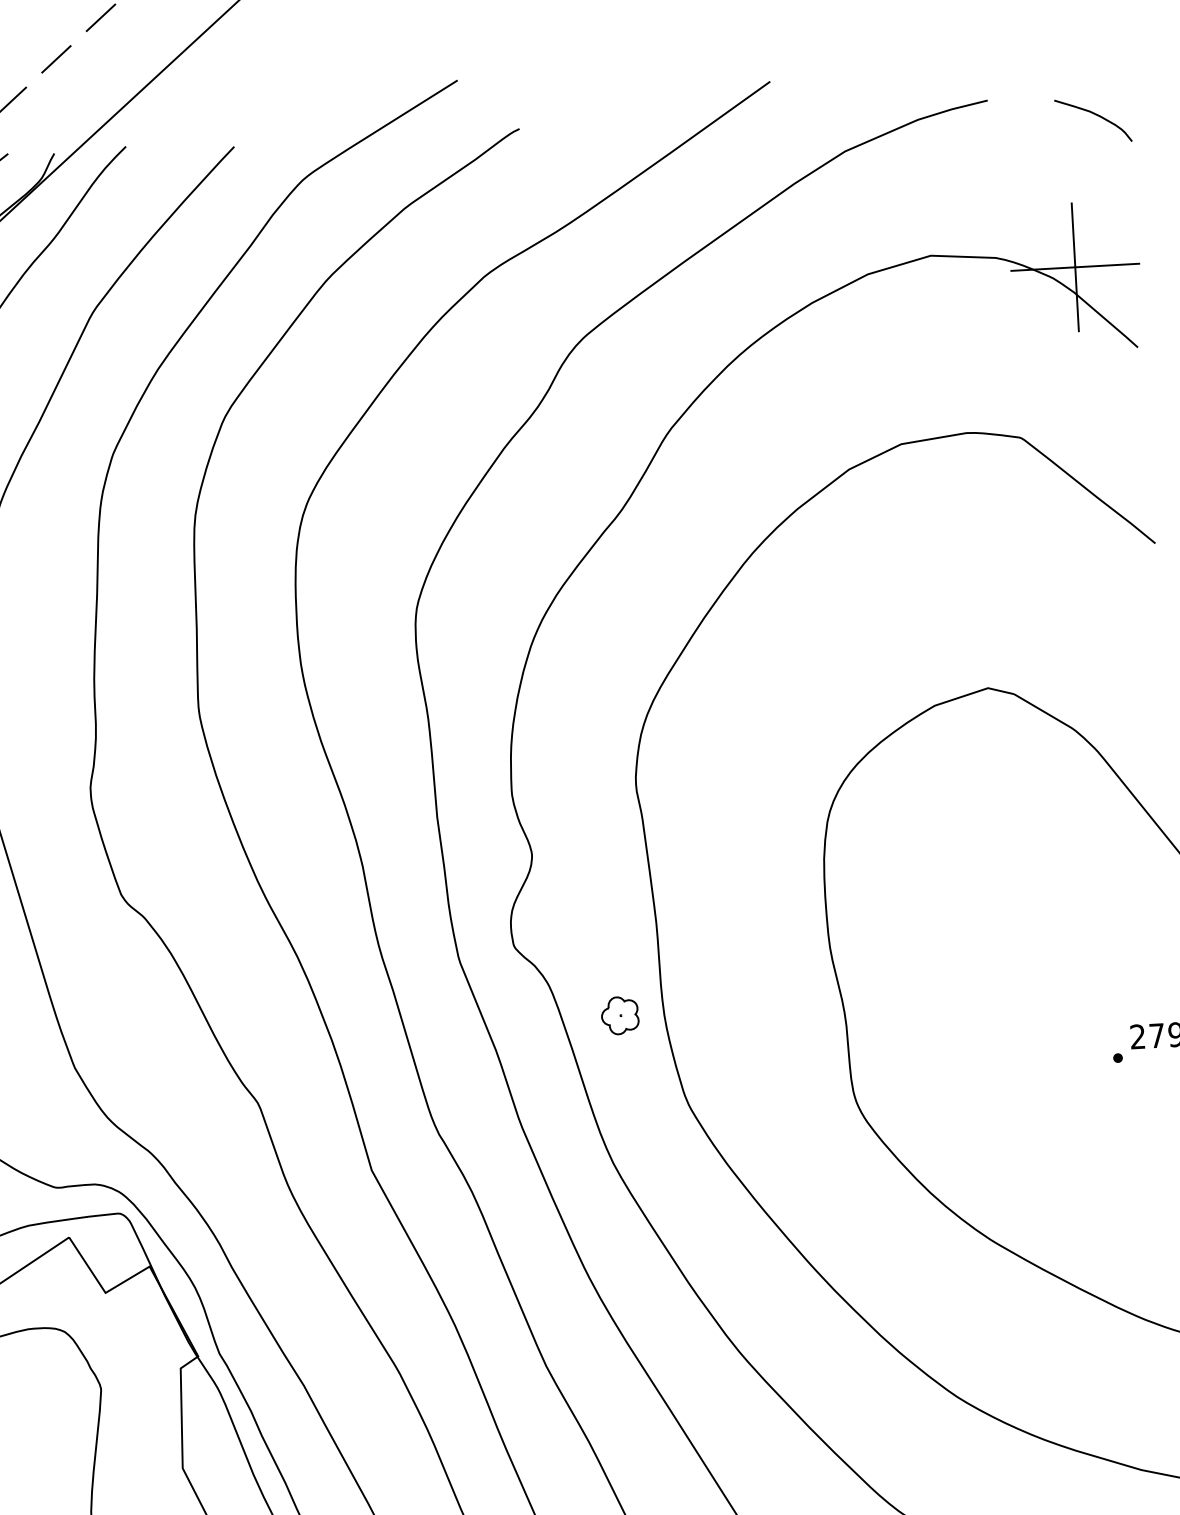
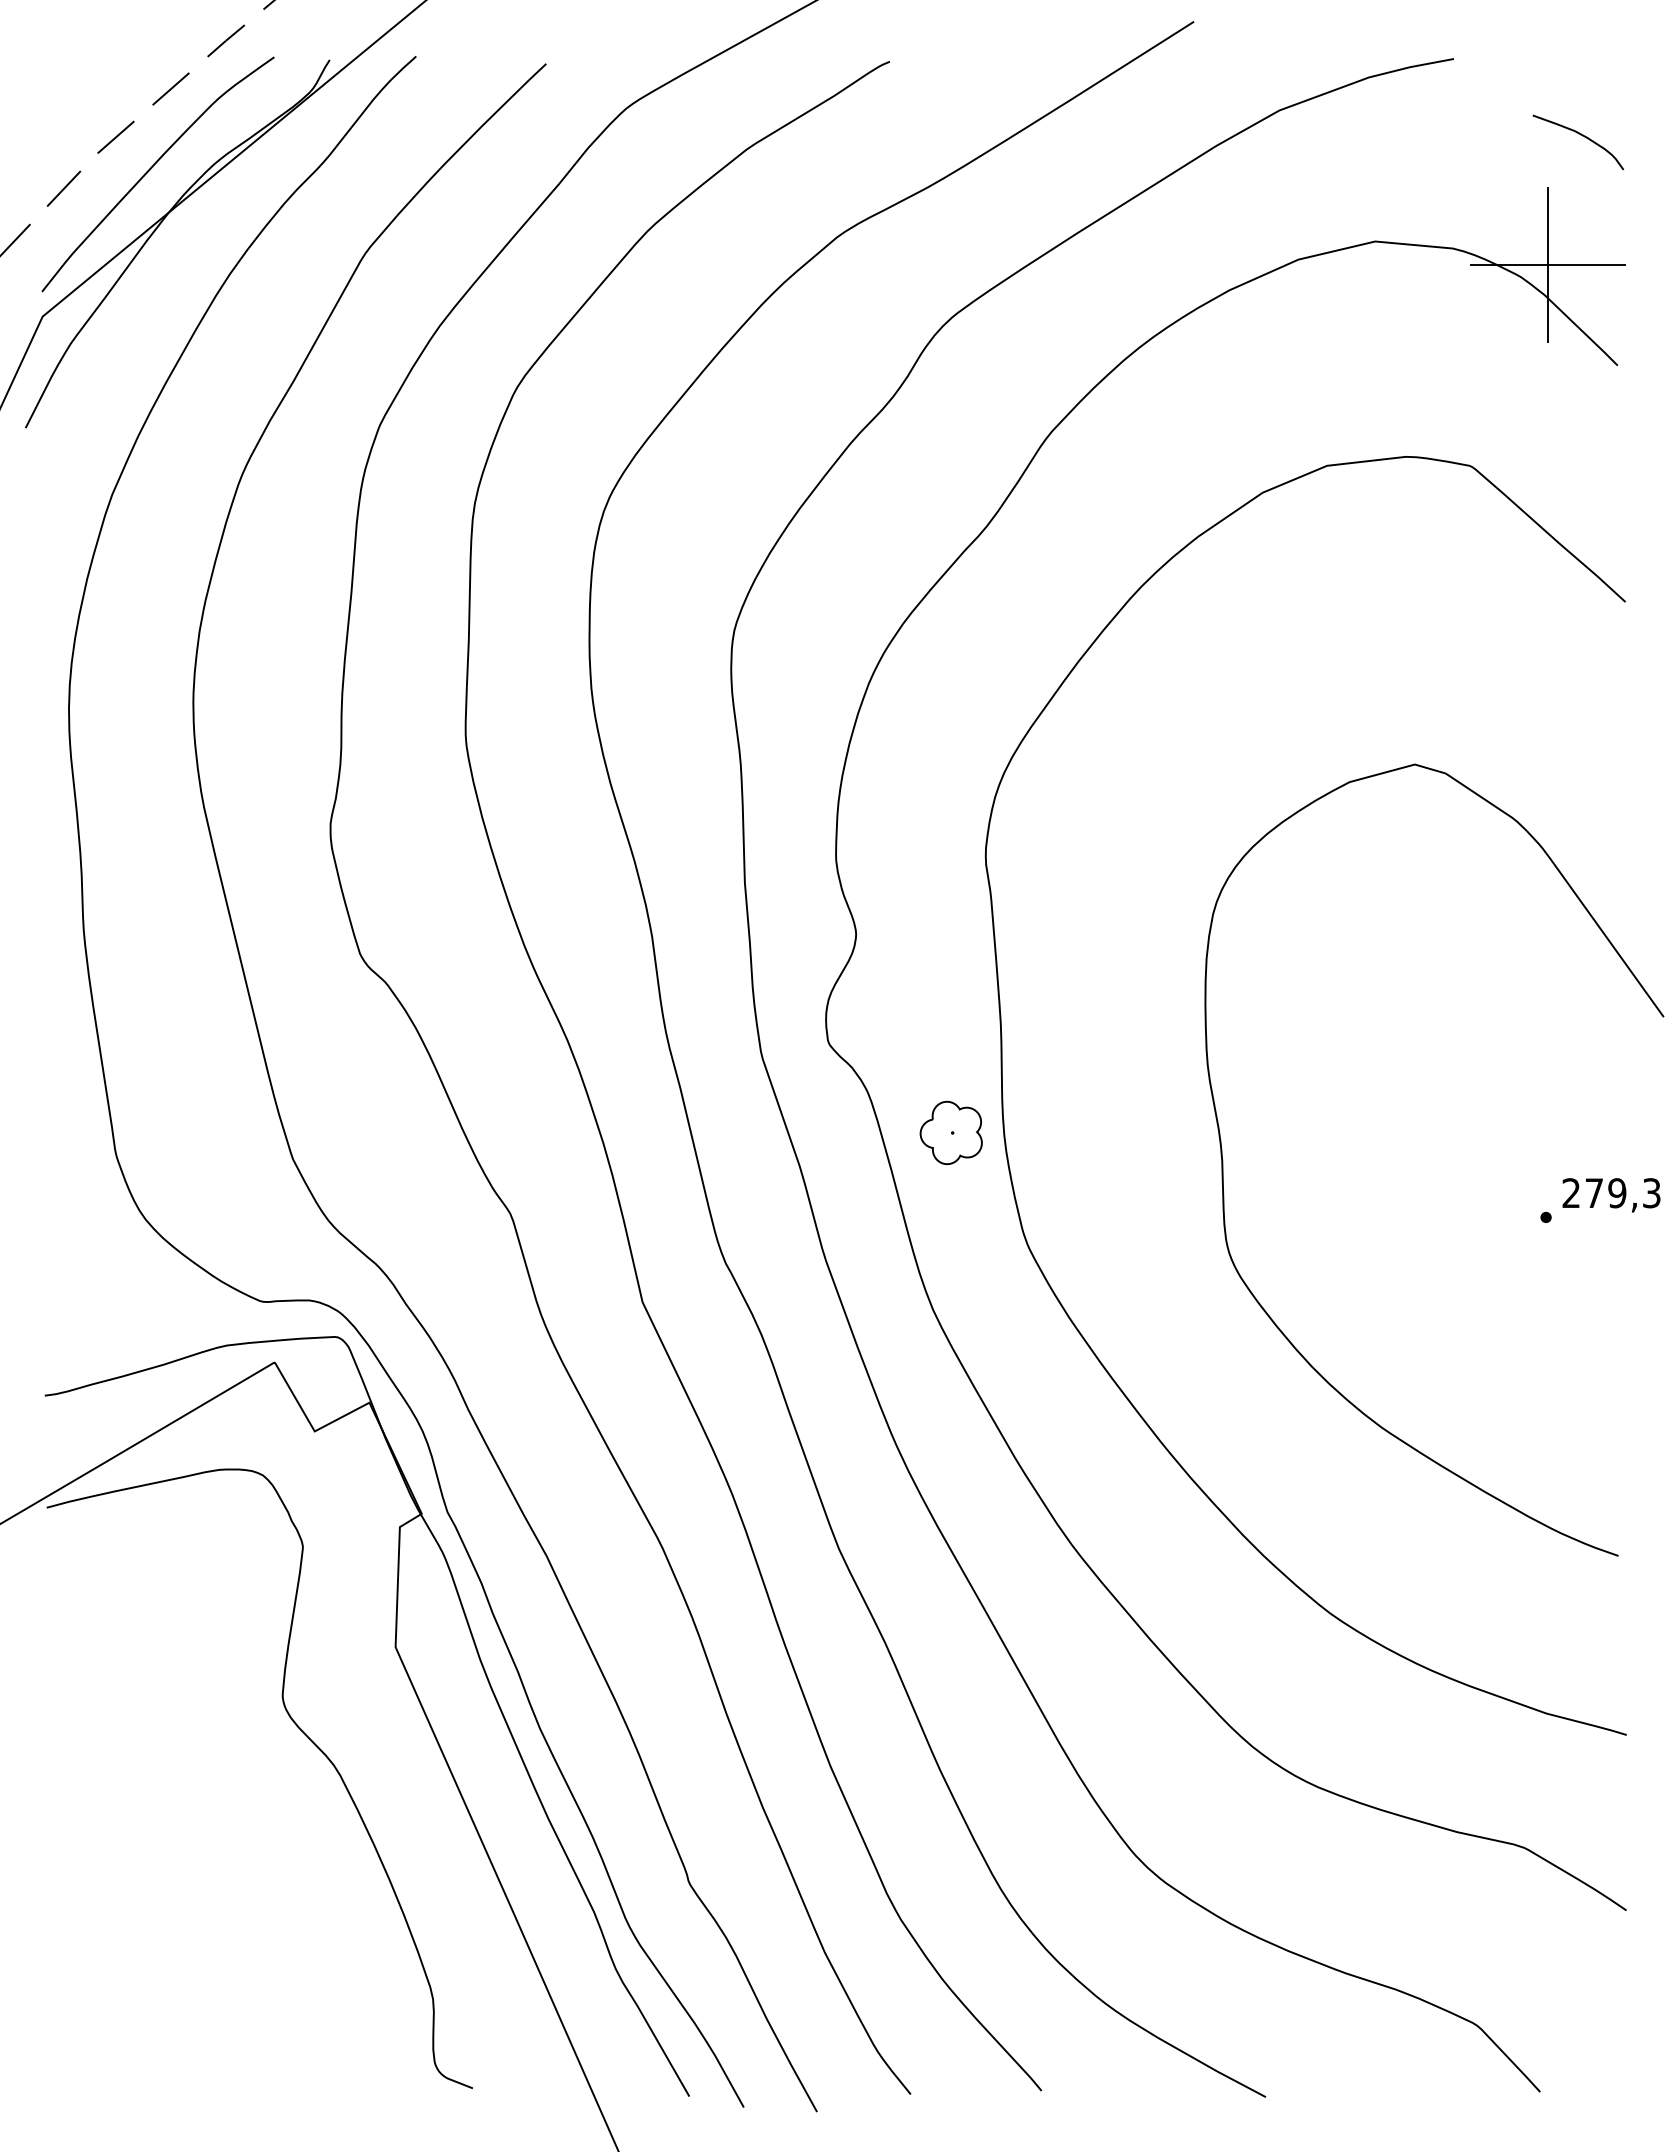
curve: (1096, 115) -> (1582, 136), moved
part: (619, 1016) -> (950, 1133), size x1.4

